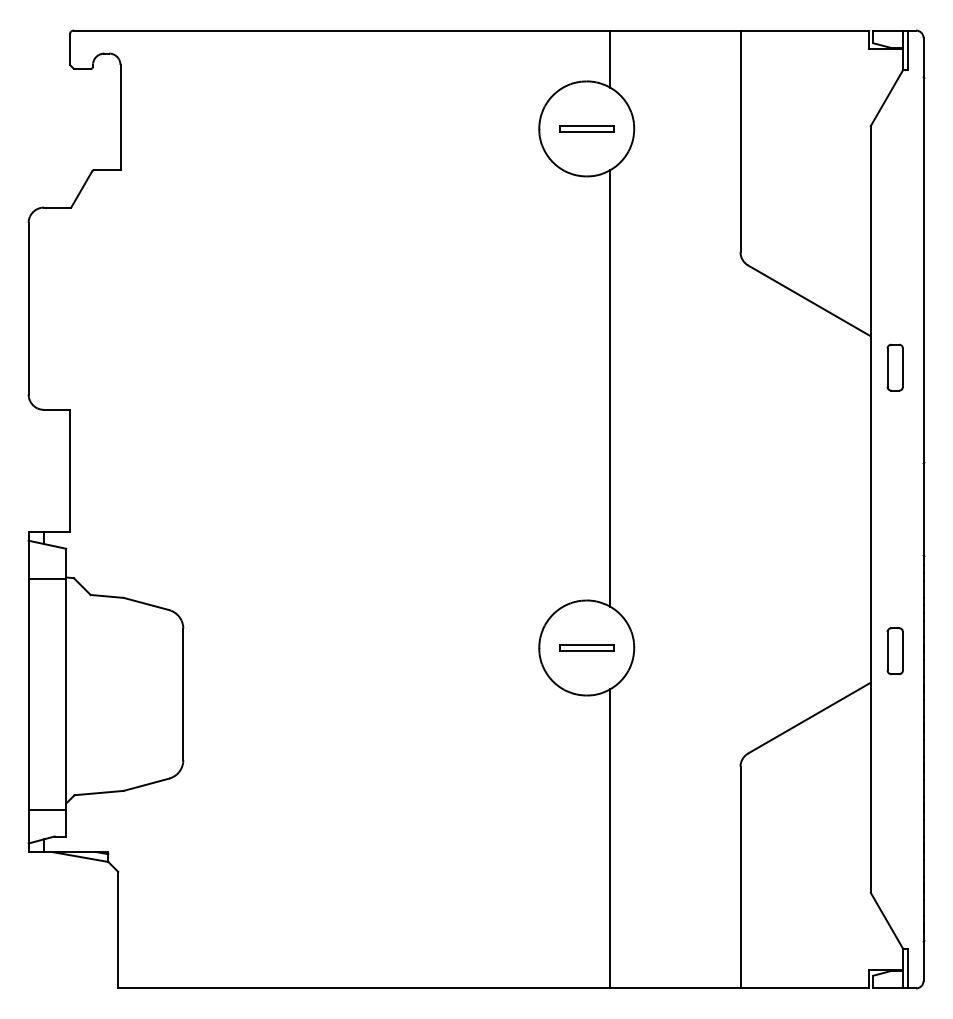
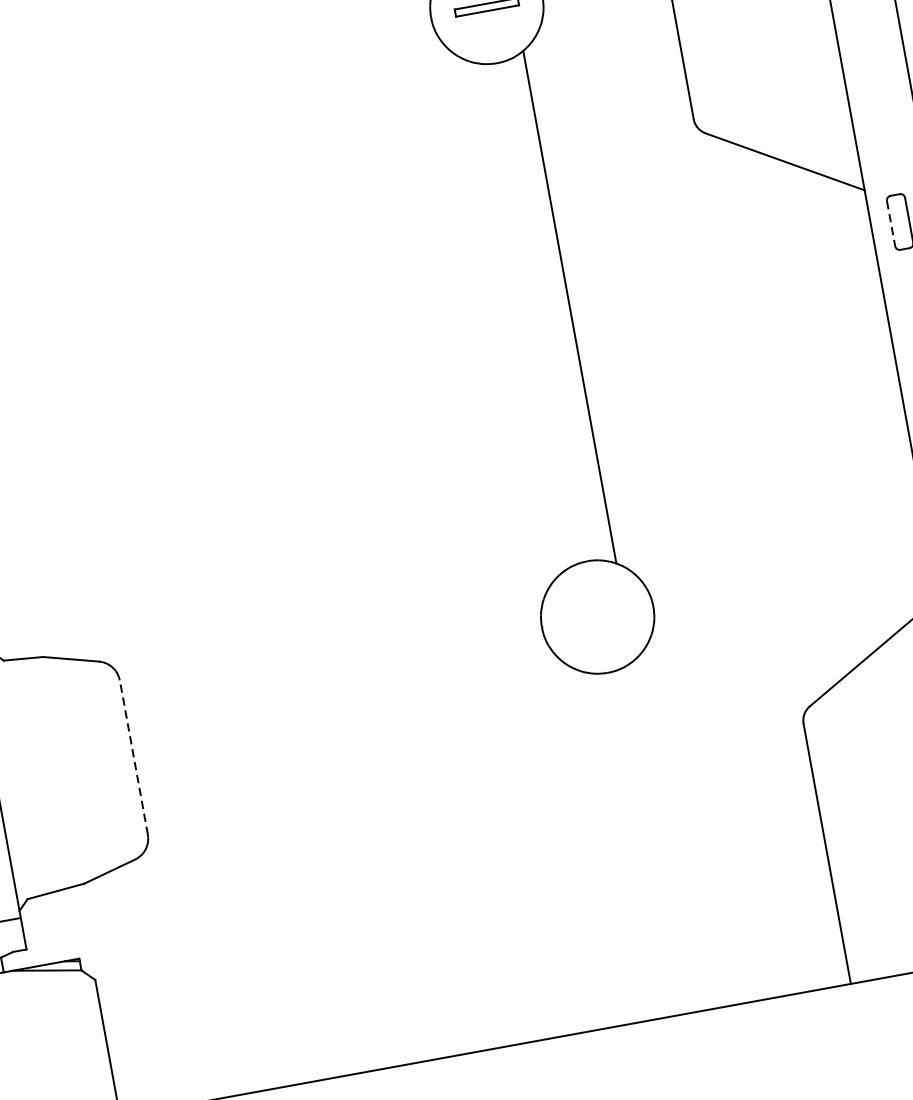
line: (887, 368) -> (891, 224), solid -> dashed
part: (586, 647) -> (597, 616), removed
line: (183, 694) -> (134, 757), solid -> dashed
line: (610, 838) -> (666, 835), removed

